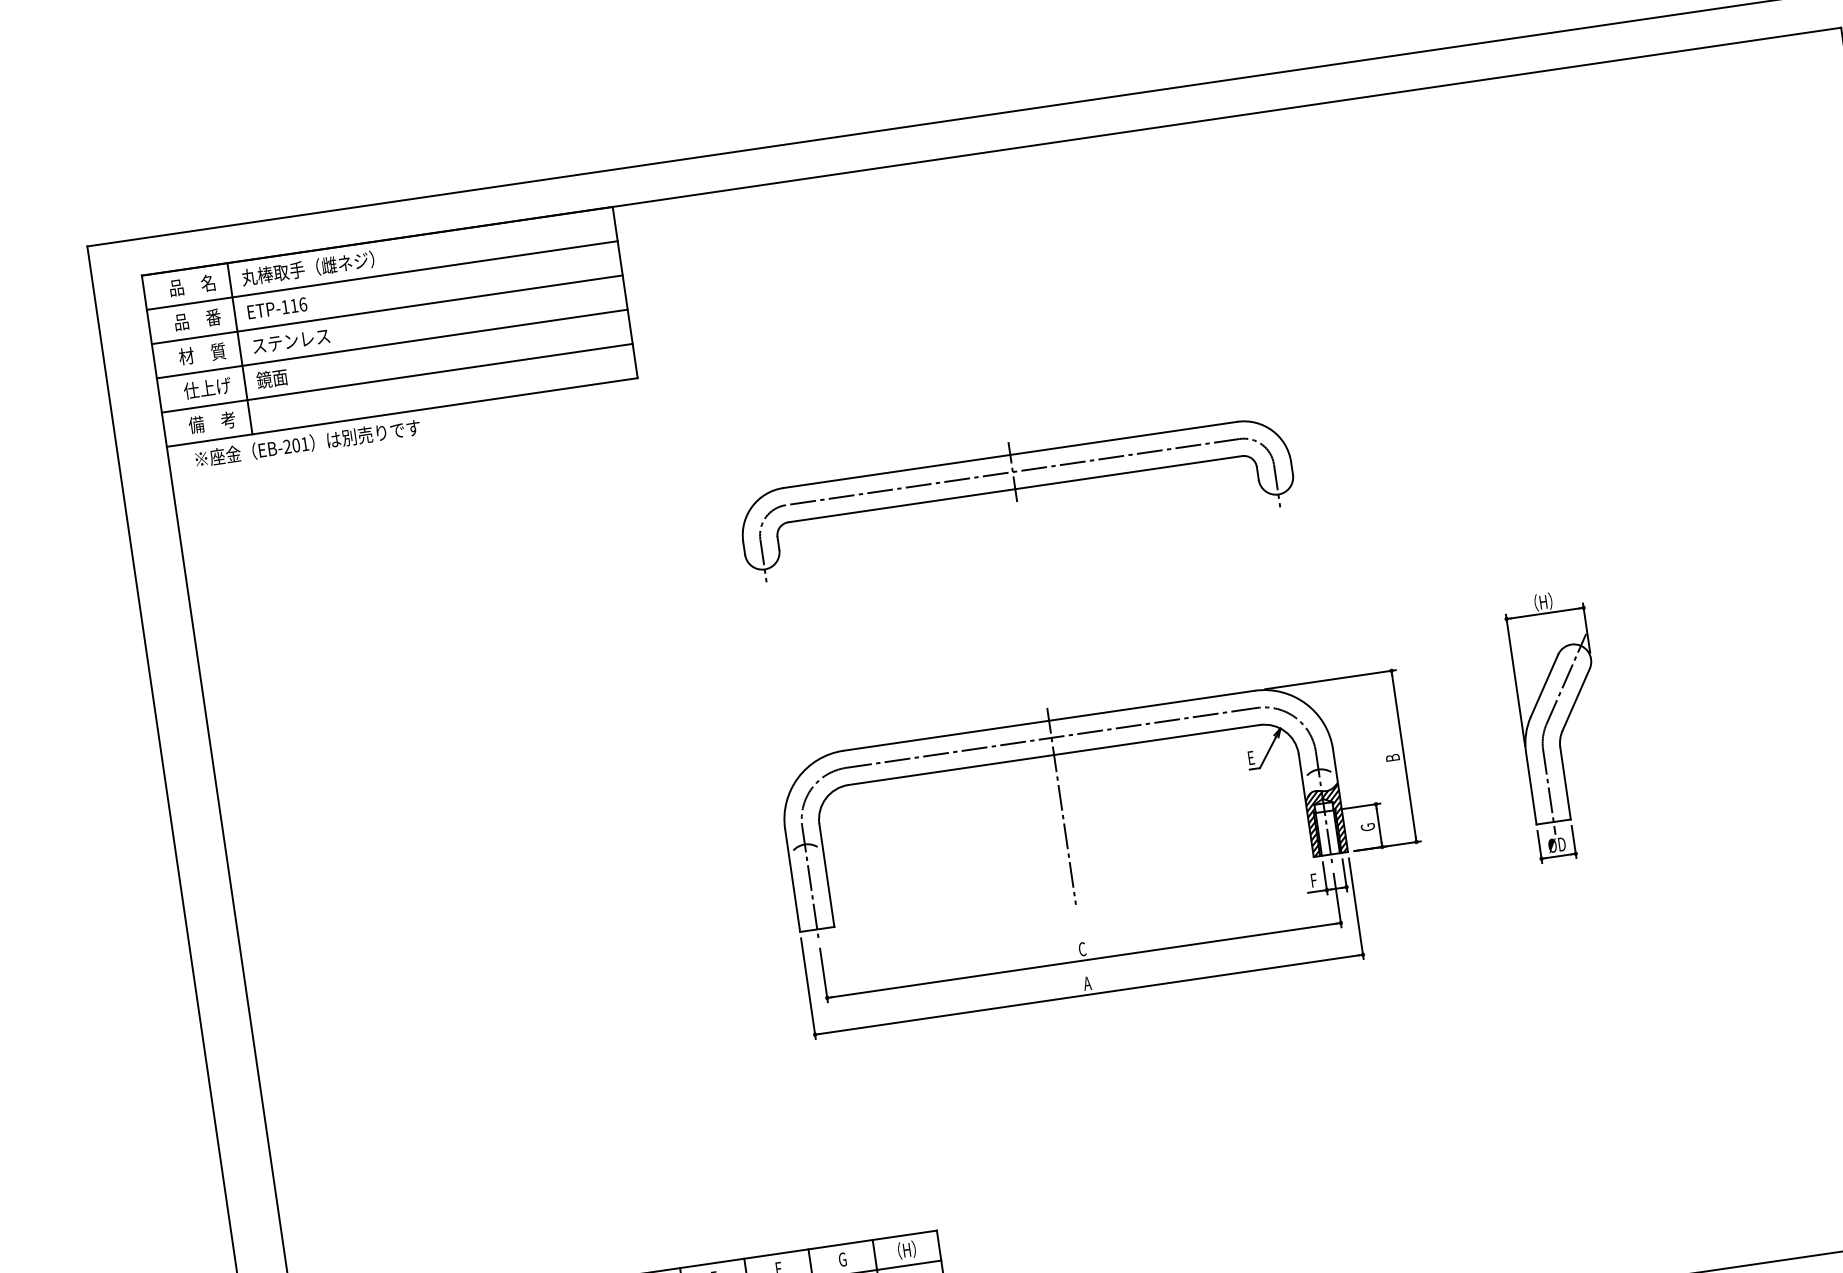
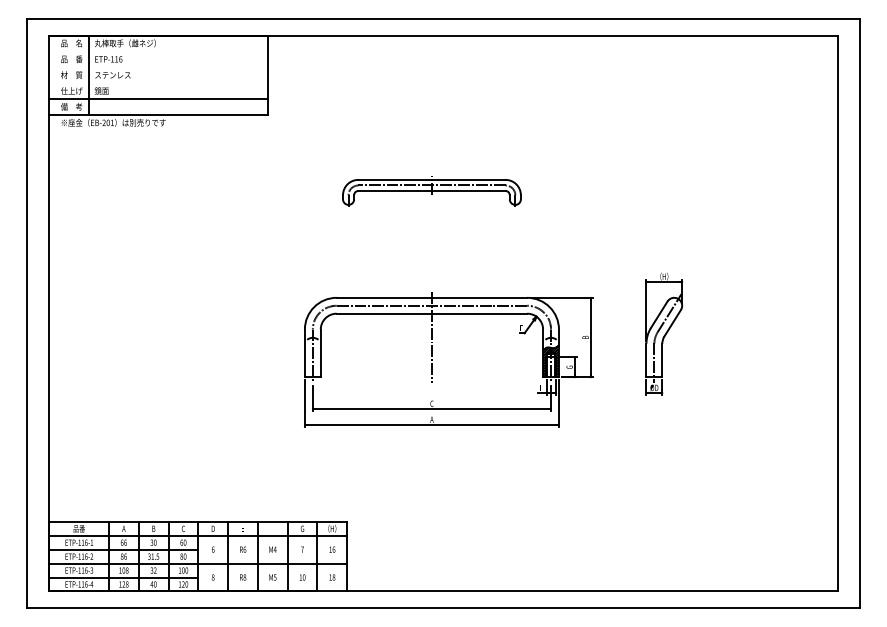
line: (382, 275) -> (158, 51), removed
line: (387, 310) -> (158, 67), removed
line: (392, 344) -> (158, 83), removed
part: (1015, 493) -> (431, 192), size x0.7

